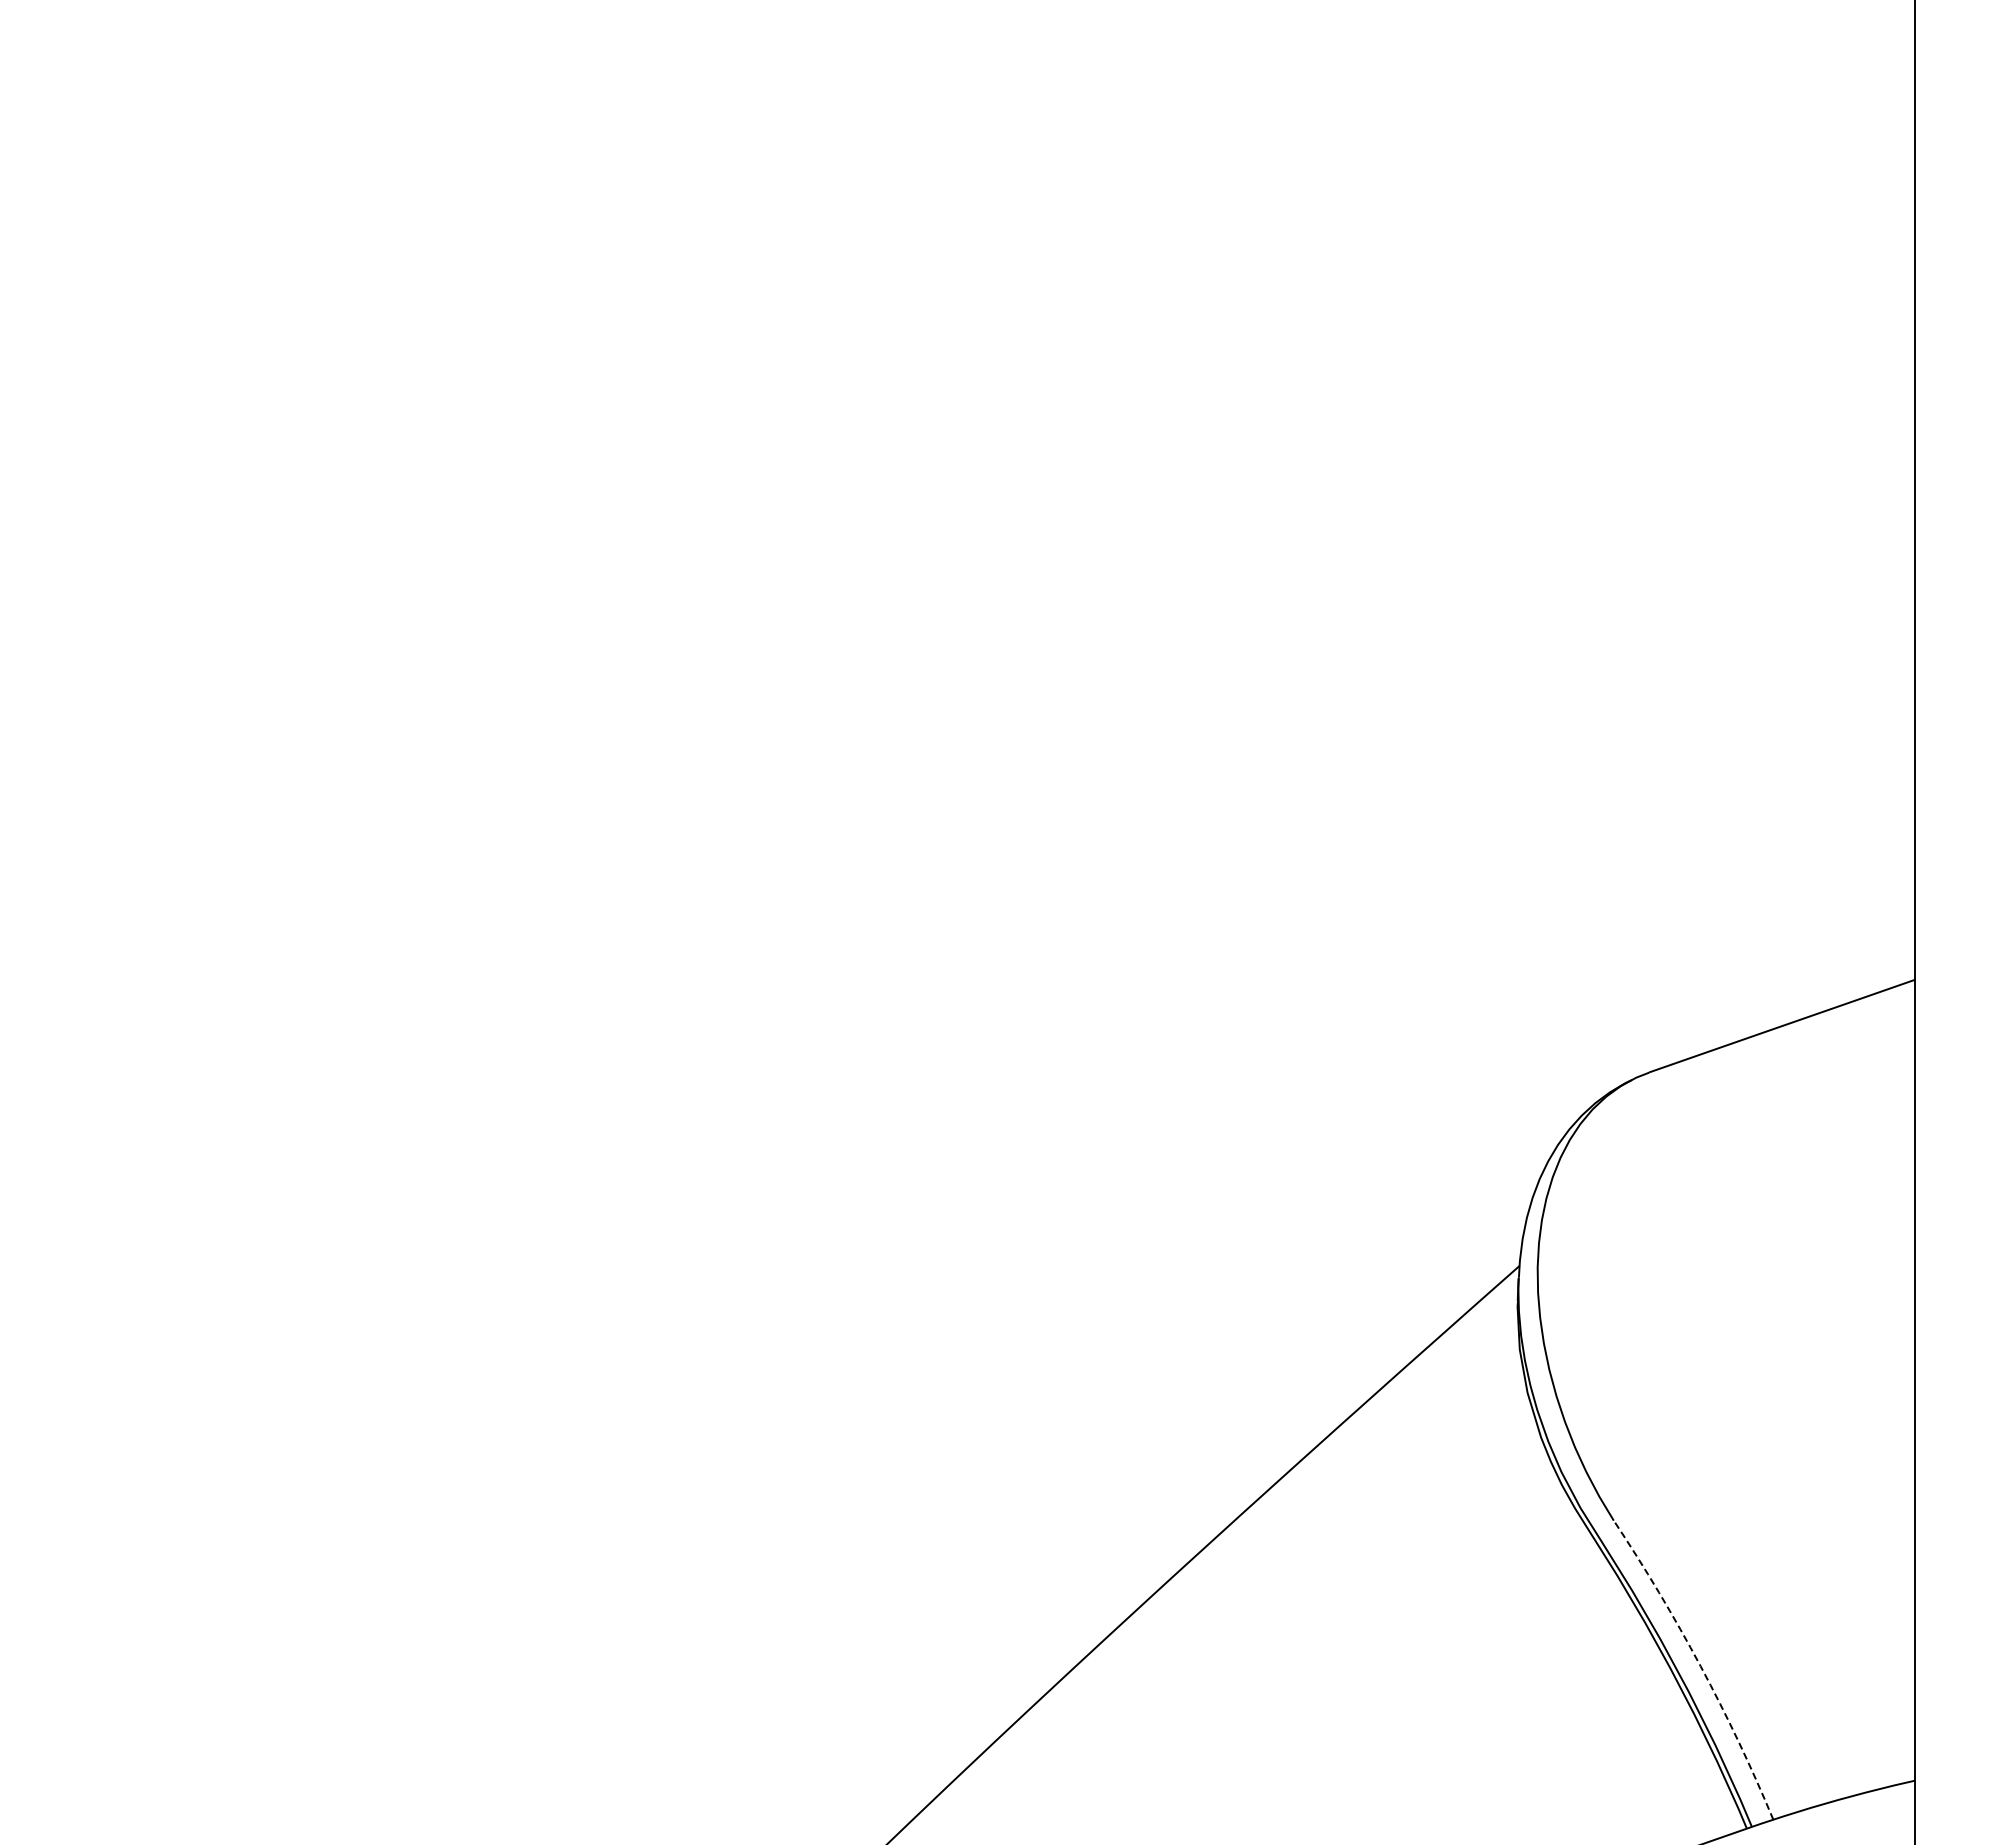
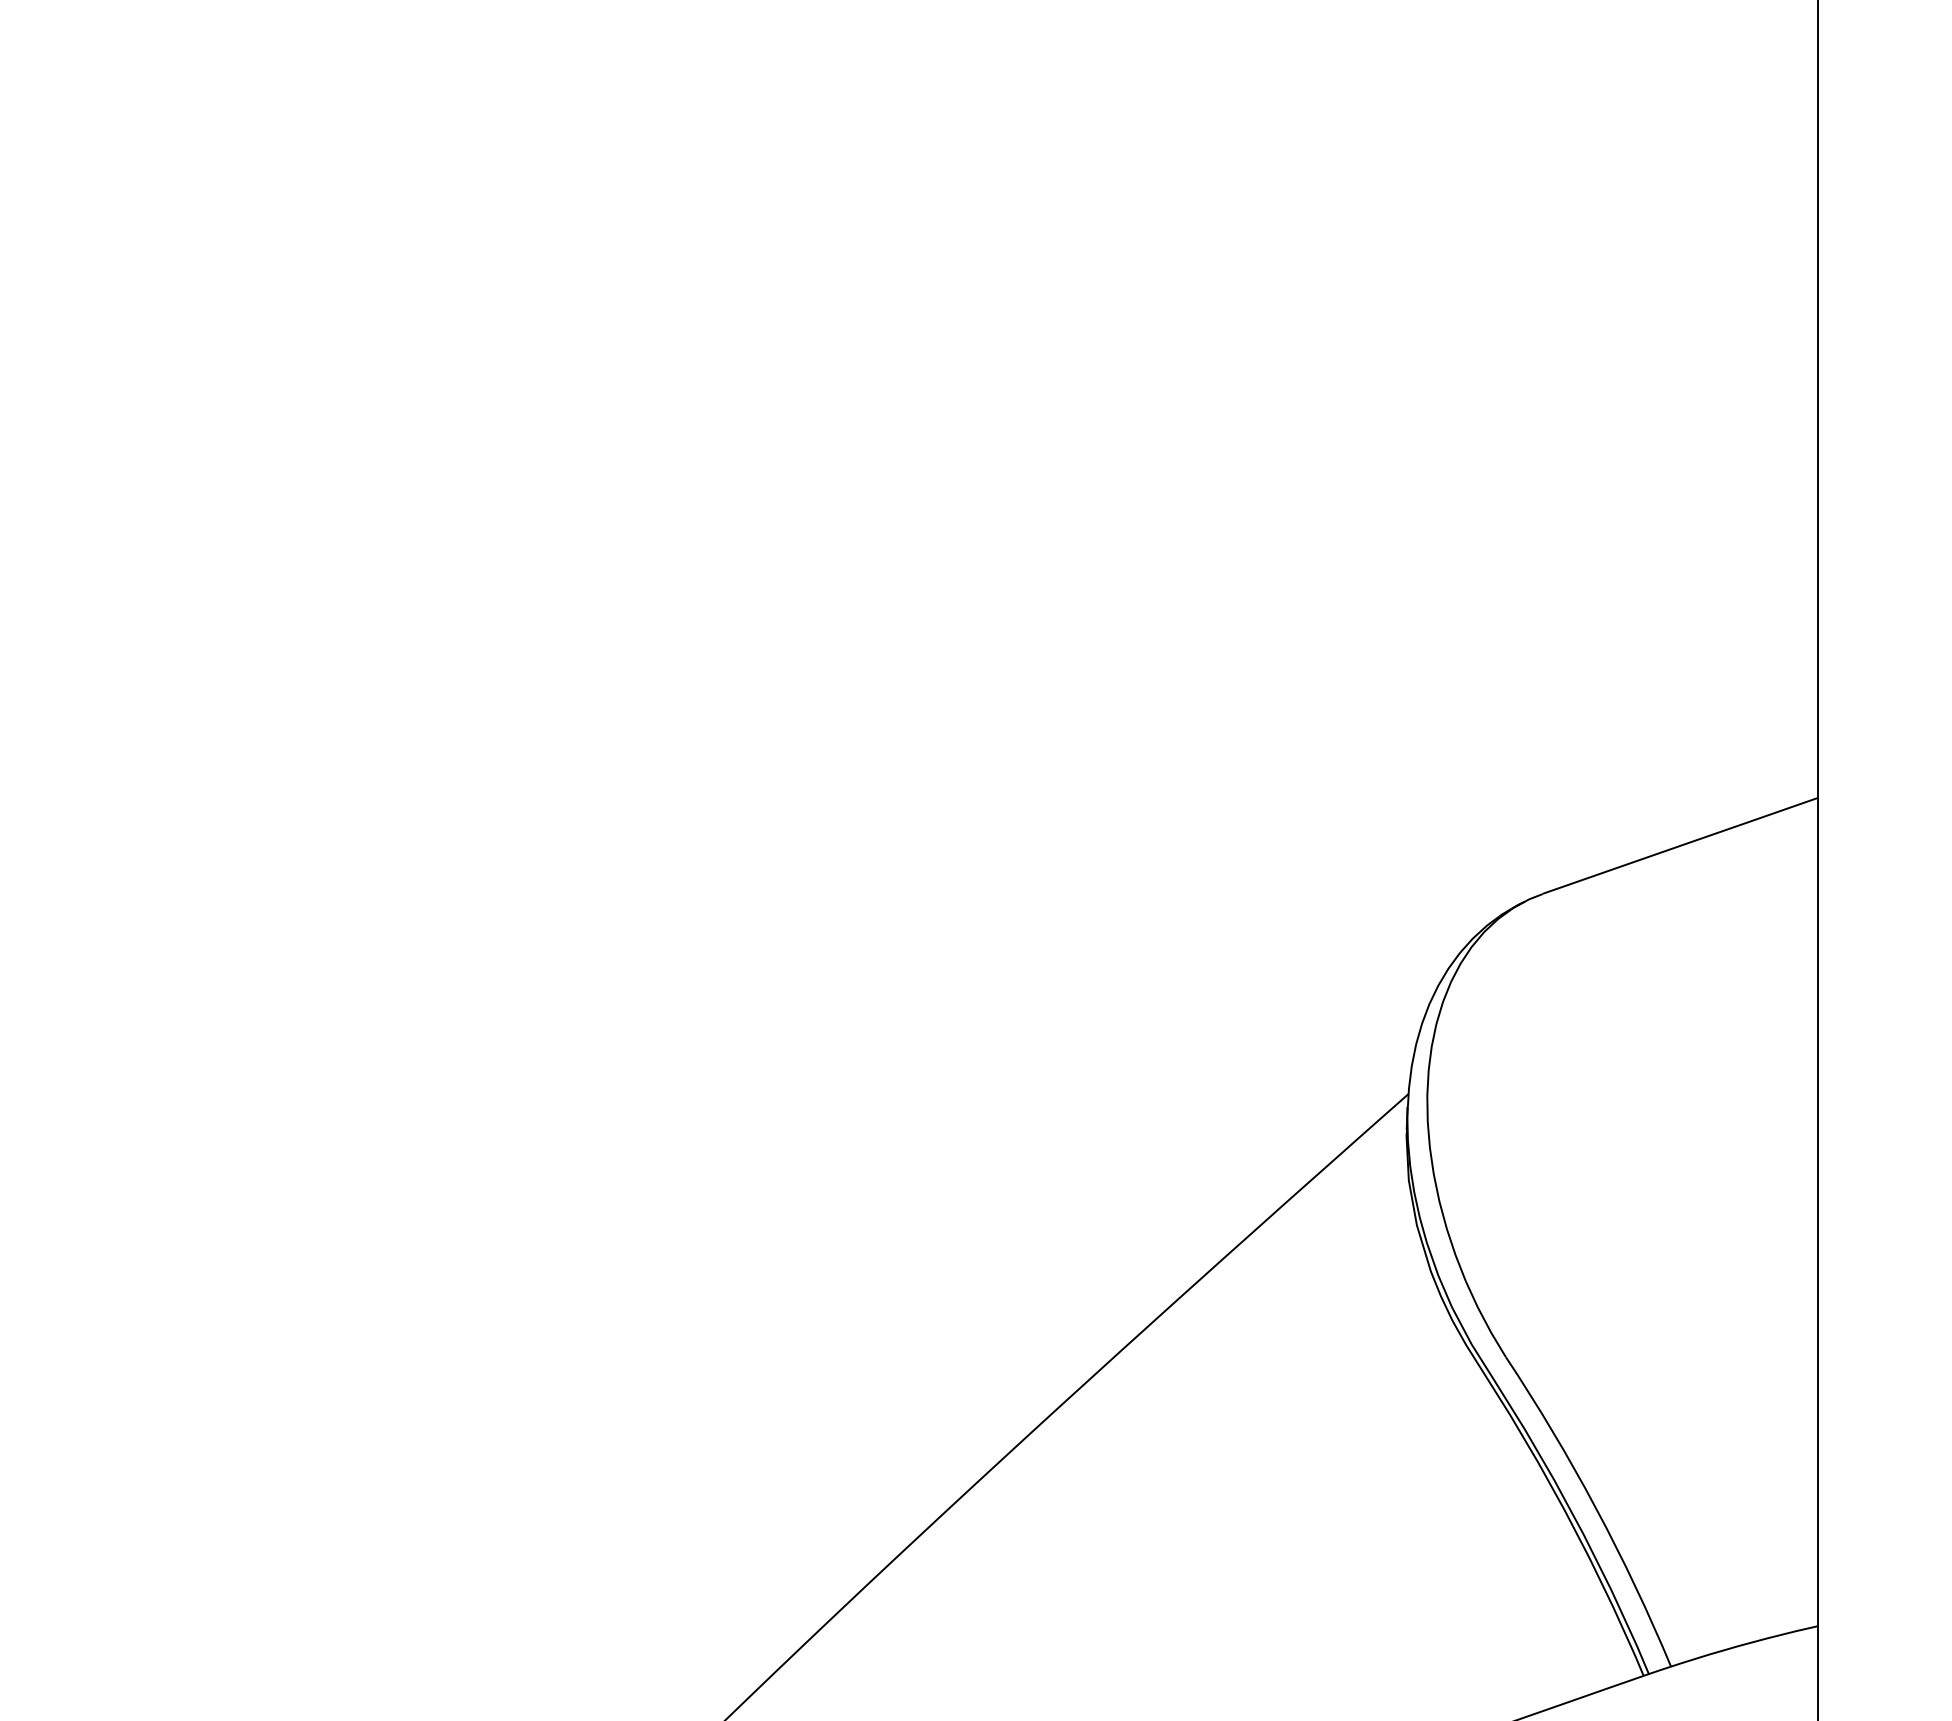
arc: (1700, 1666) -> (1595, 1508), dashed -> solid

